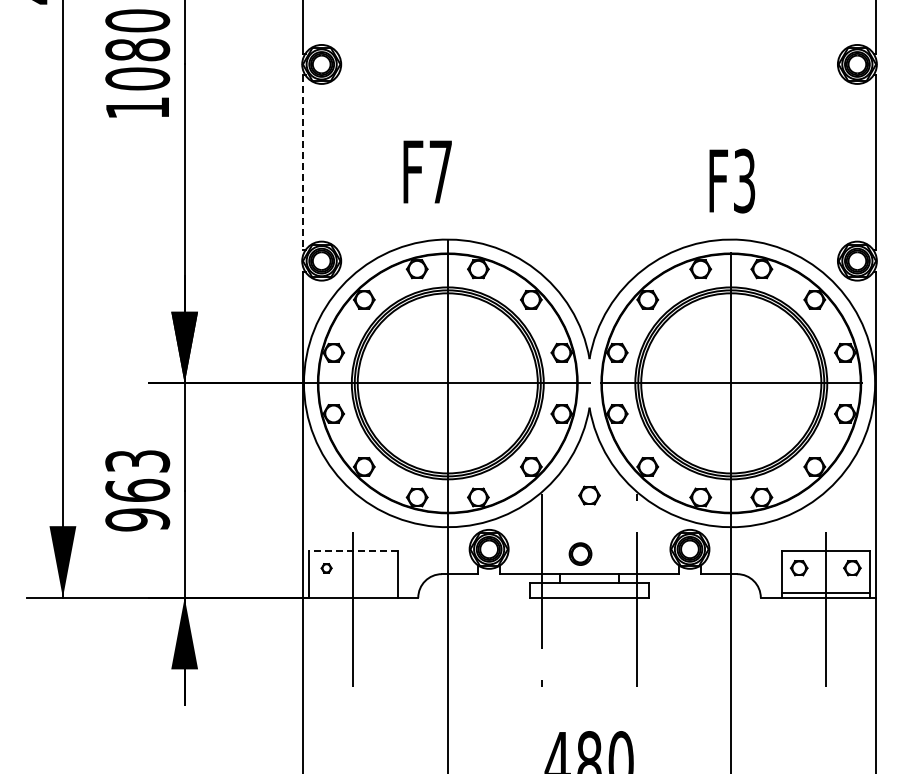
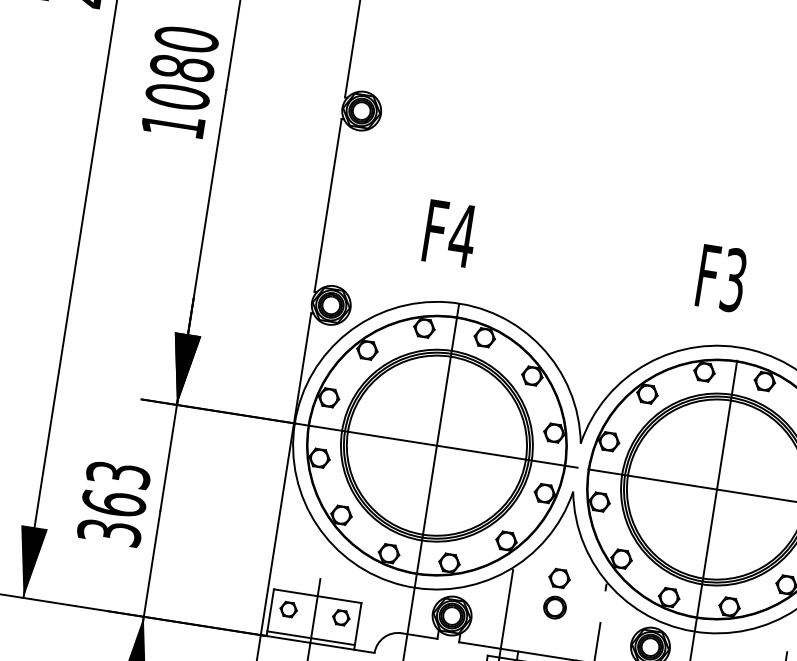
line: (303, 163) -> (328, 206), dashed -> solid
text: (440, 171) -> (462, 235), F7 -> F4
text: (732, 180) -> (722, 277), moved
text: (137, 519) -> (109, 532), 963 -> 363
line: (352, 550) -> (316, 596), dashed -> solid
part: (580, 553) -> (555, 607), moved
part: (326, 568) -> (288, 609), size x1.67
part: (379, 568) -> (340, 618), added
line: (353, 593) -> (311, 638), added

